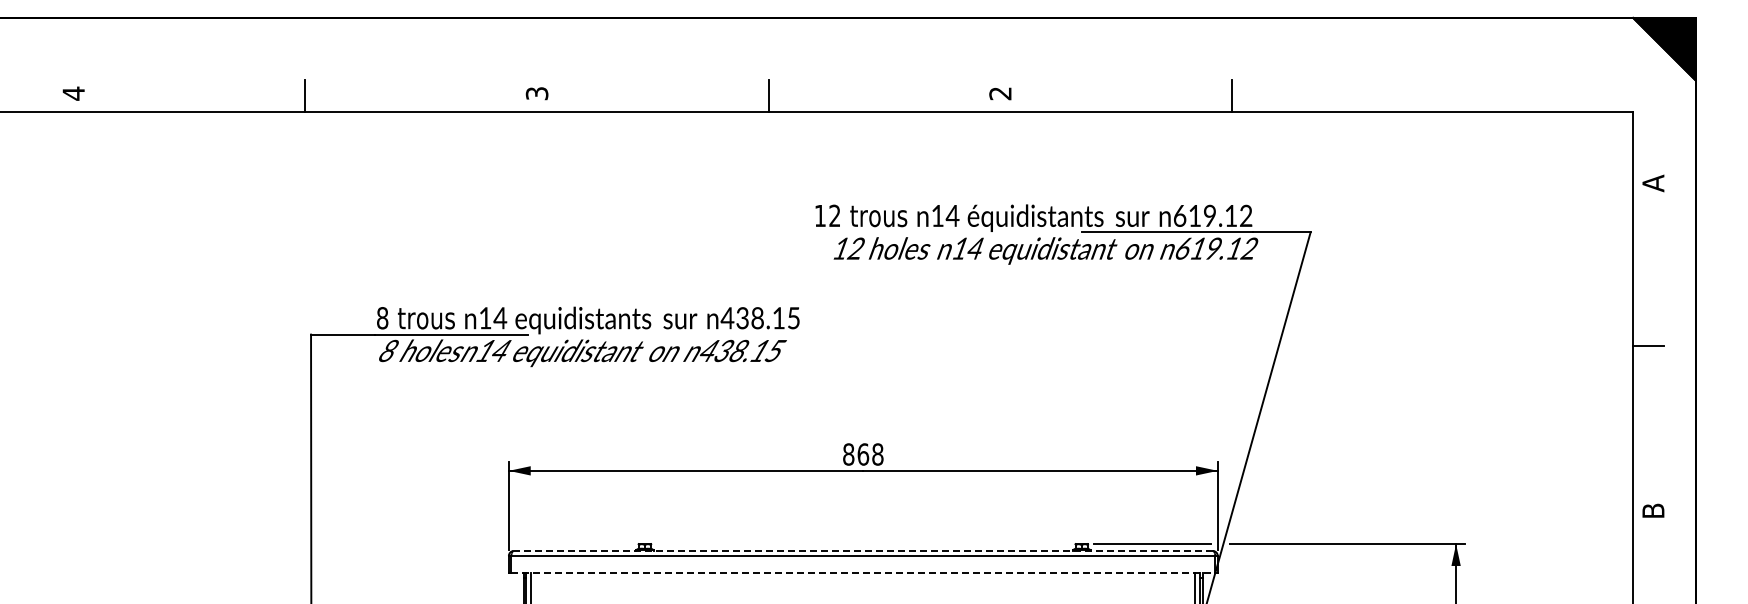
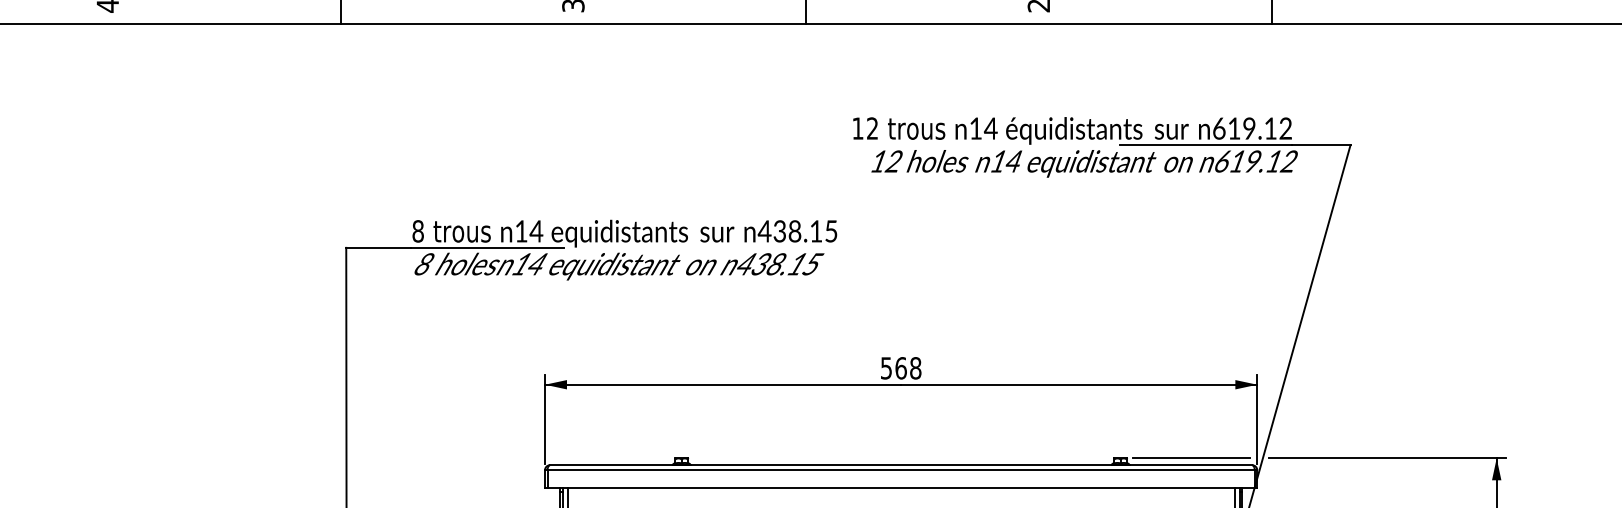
text: (848, 454) -> (886, 368), 868 -> 568
line: (862, 550) -> (900, 464), dashed -> solid
line: (863, 573) -> (901, 487), dashed -> solid

